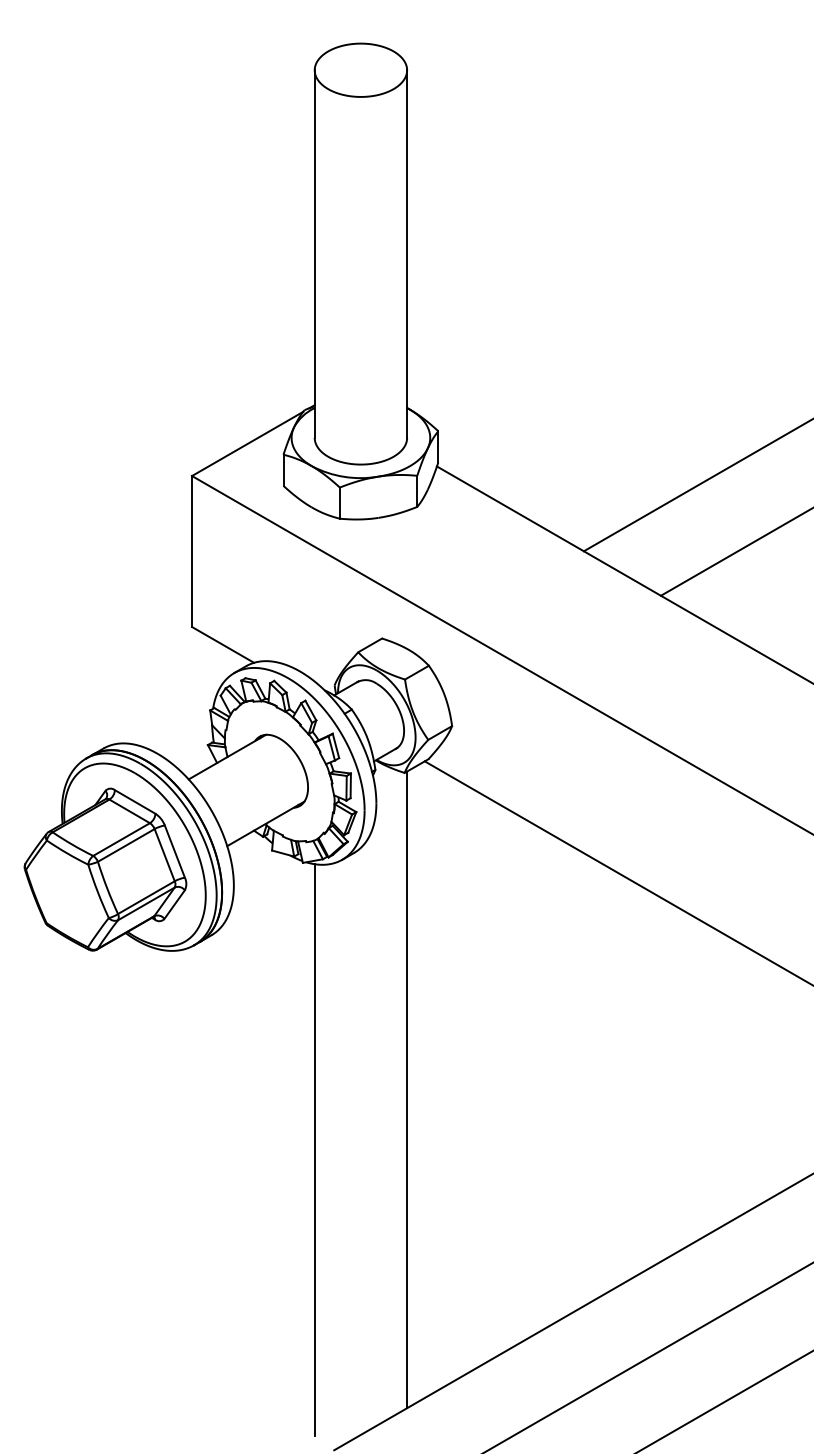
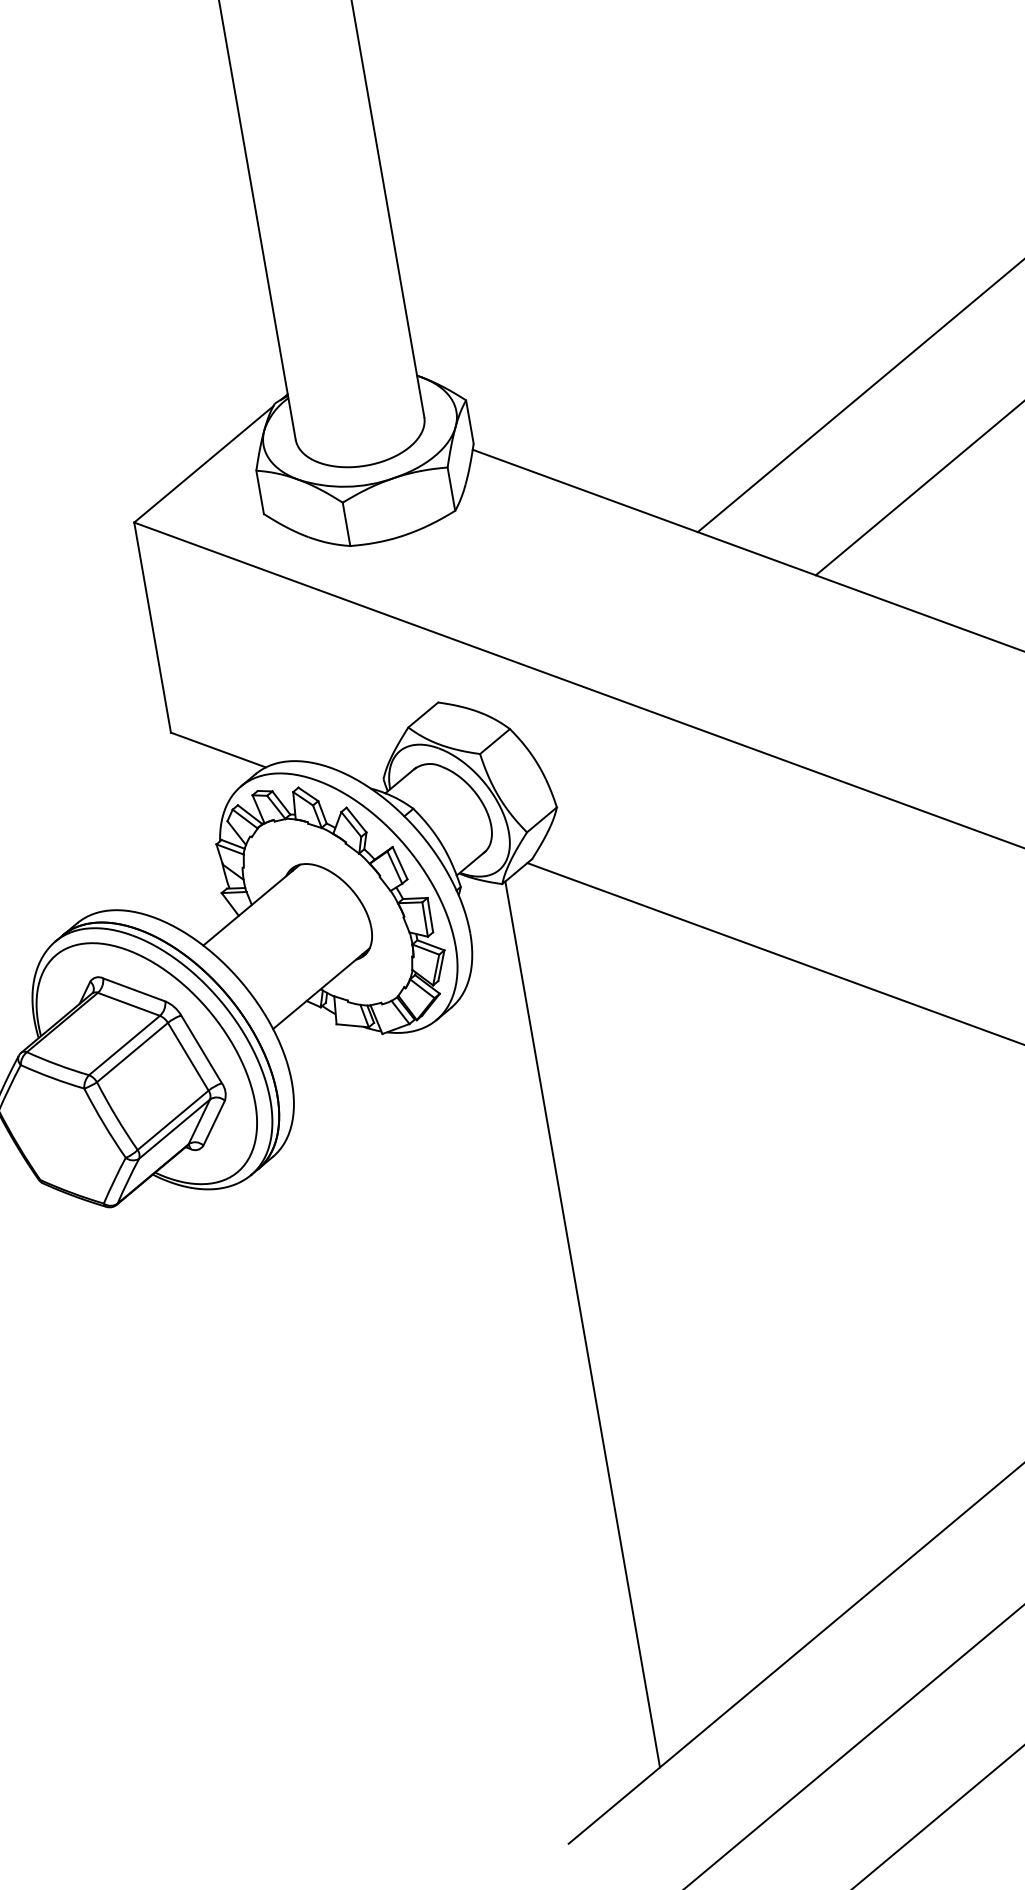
line: (314, 1150) -> (468, 1431), removed

